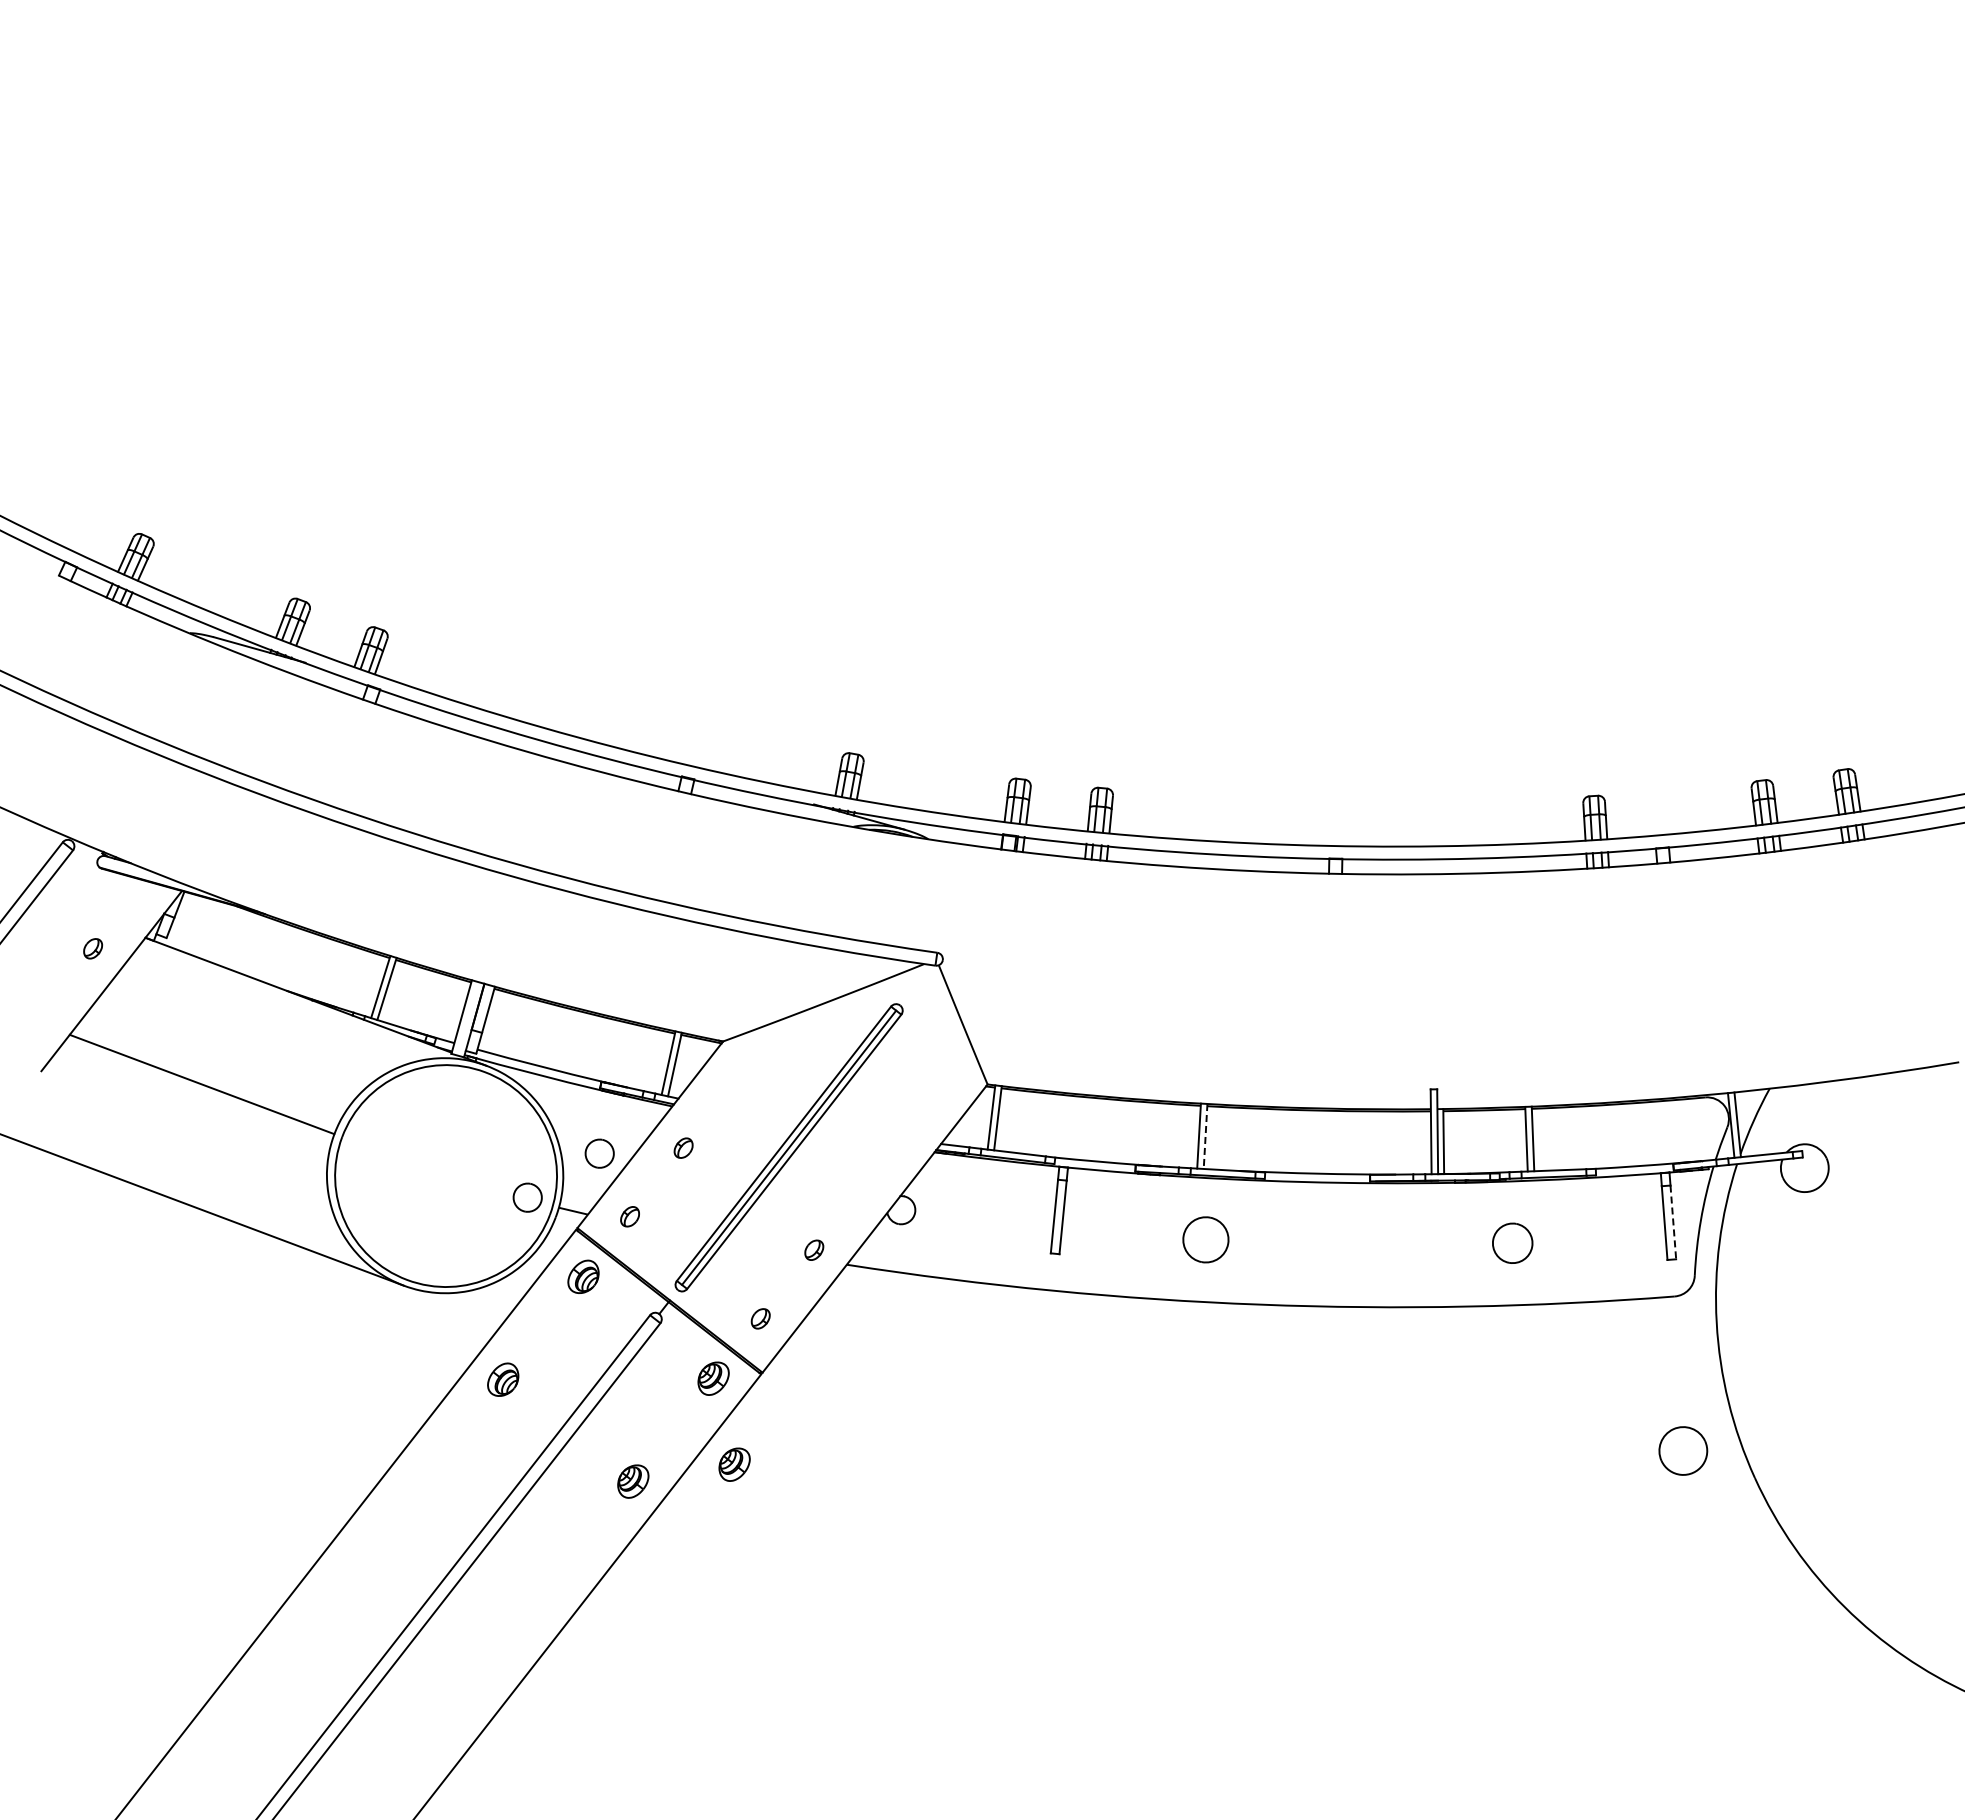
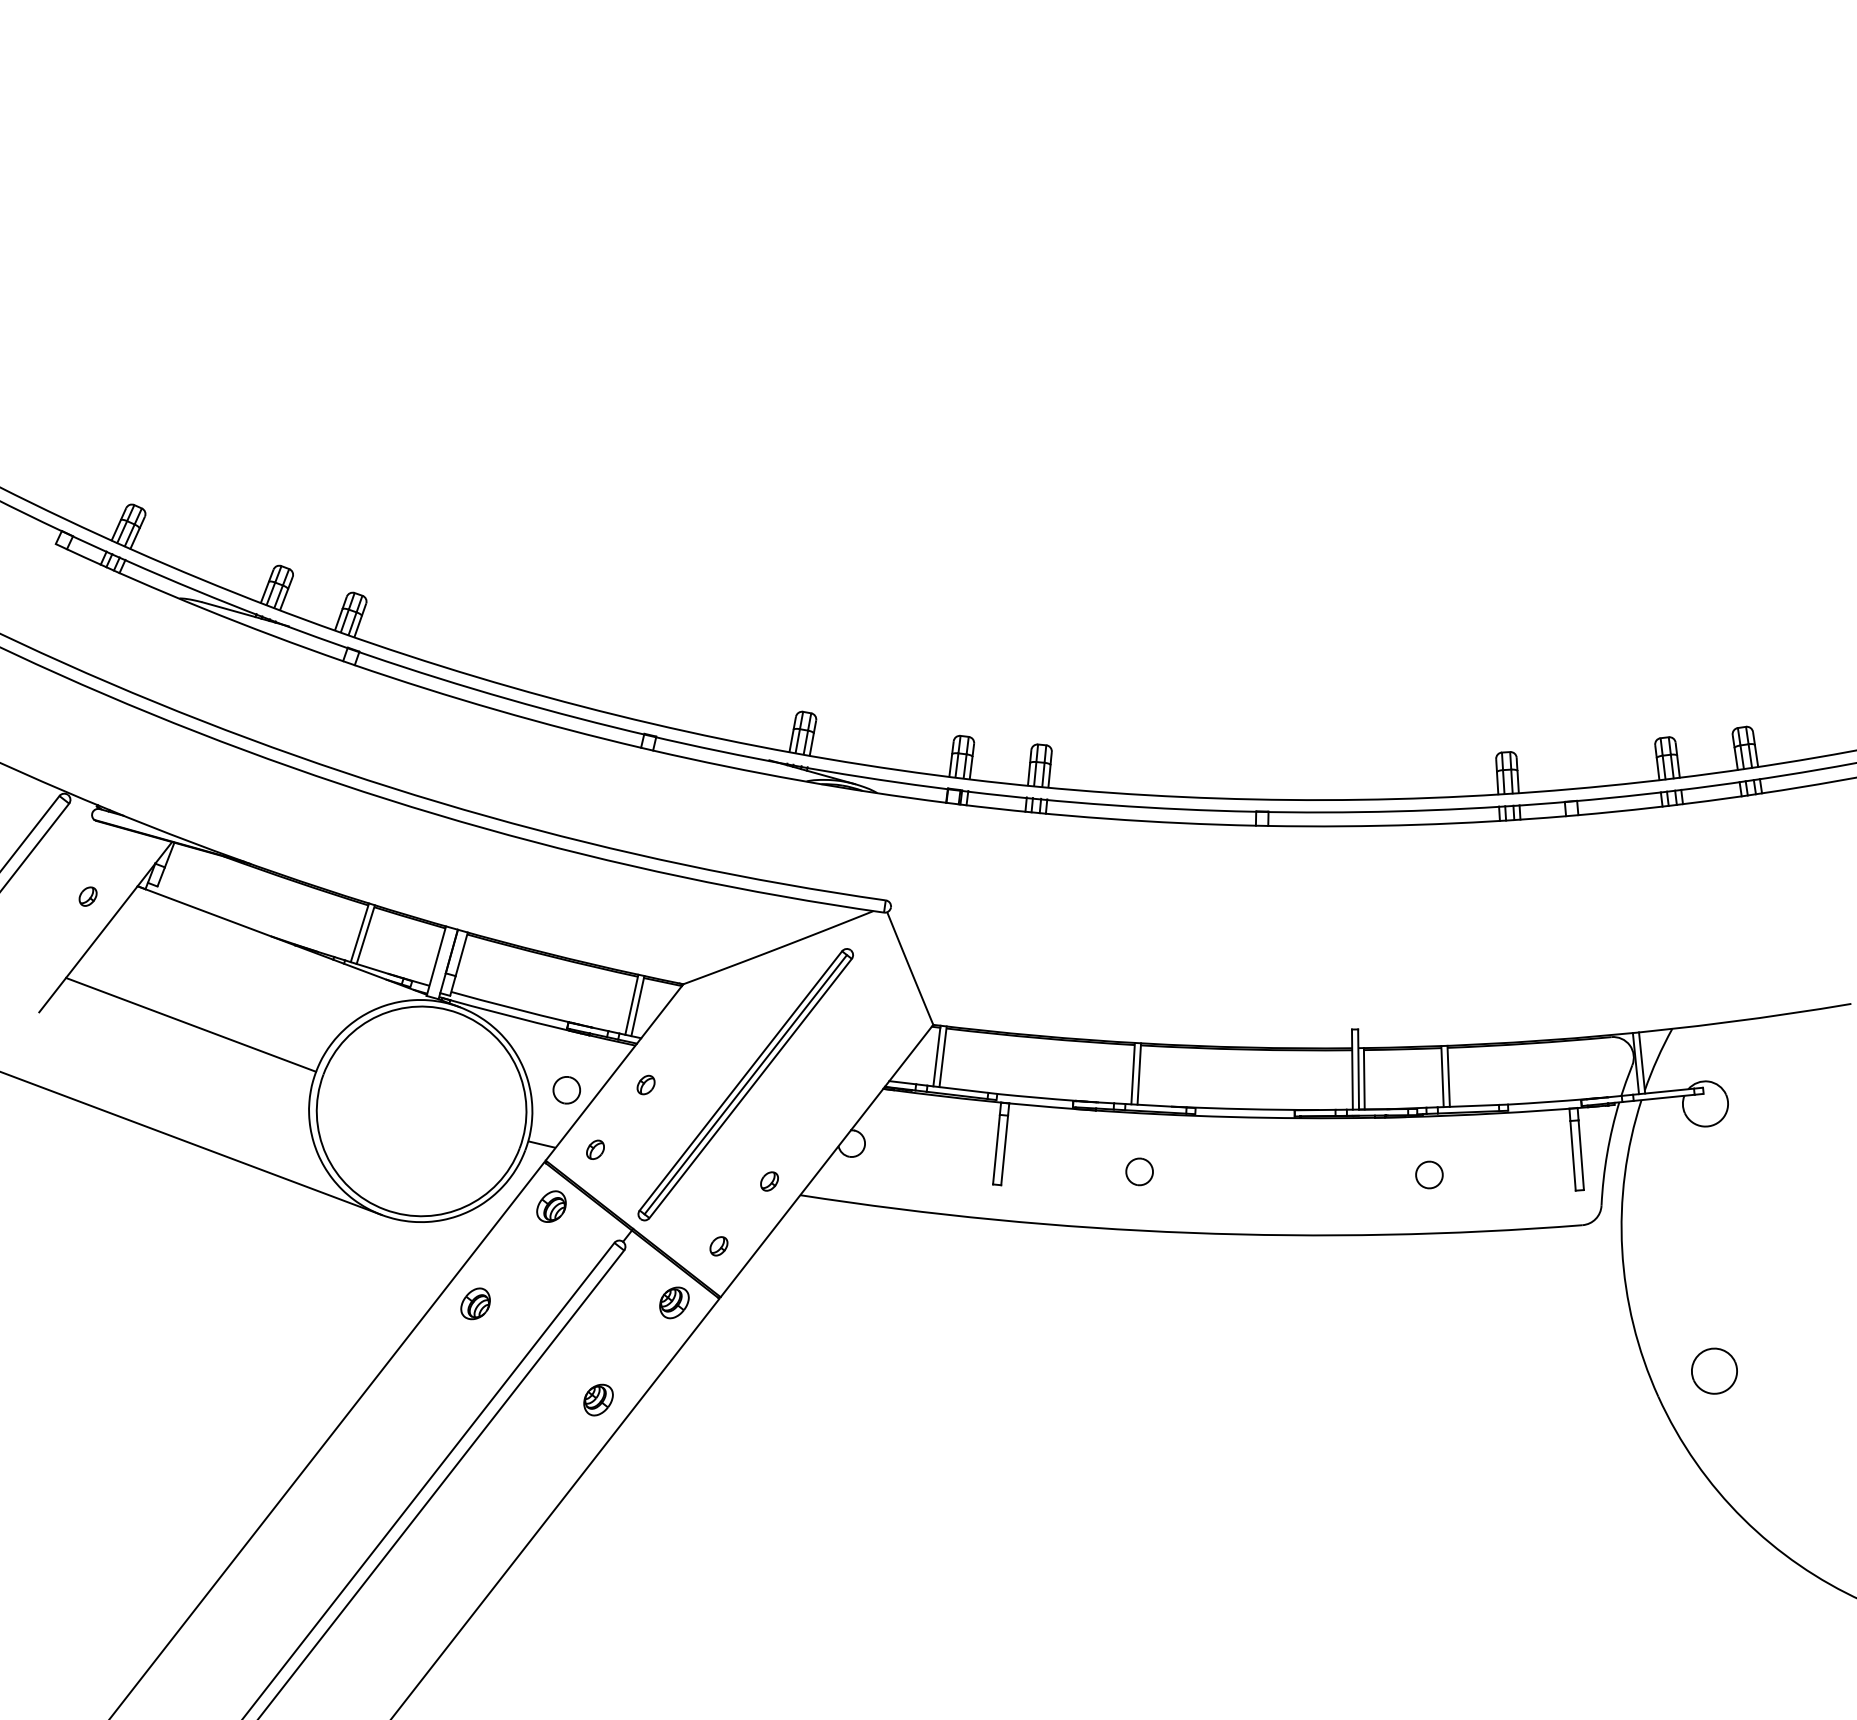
line: (1205, 1136) -> (1139, 1074), dashed -> solid
part: (527, 1197) -> (498, 1131), removed
line: (1673, 1222) -> (1581, 1155), dashed -> solid
part: (1205, 1240) -> (1139, 1172), size x0.62
part: (1512, 1243) -> (1429, 1175), size x0.71
part: (1683, 1450) -> (1714, 1370), moved
part: (734, 1464) -> (694, 1383), removed

